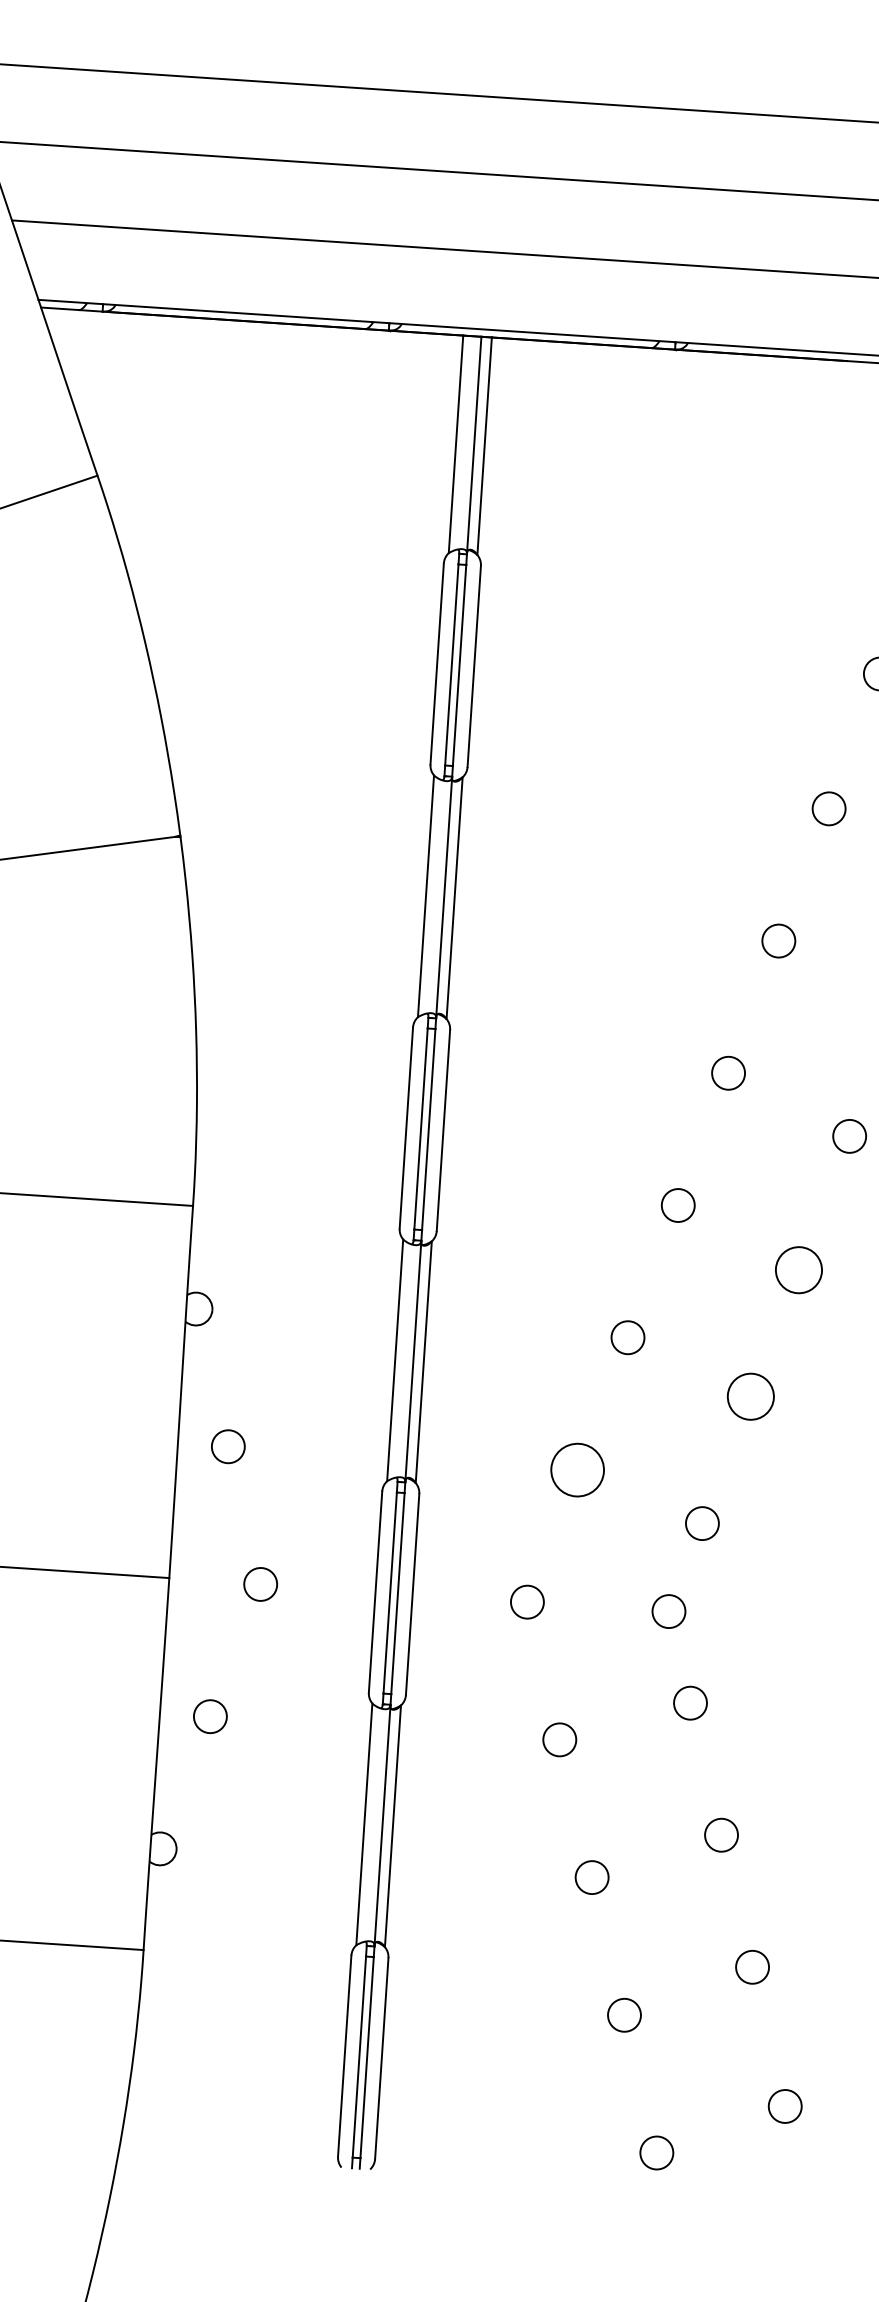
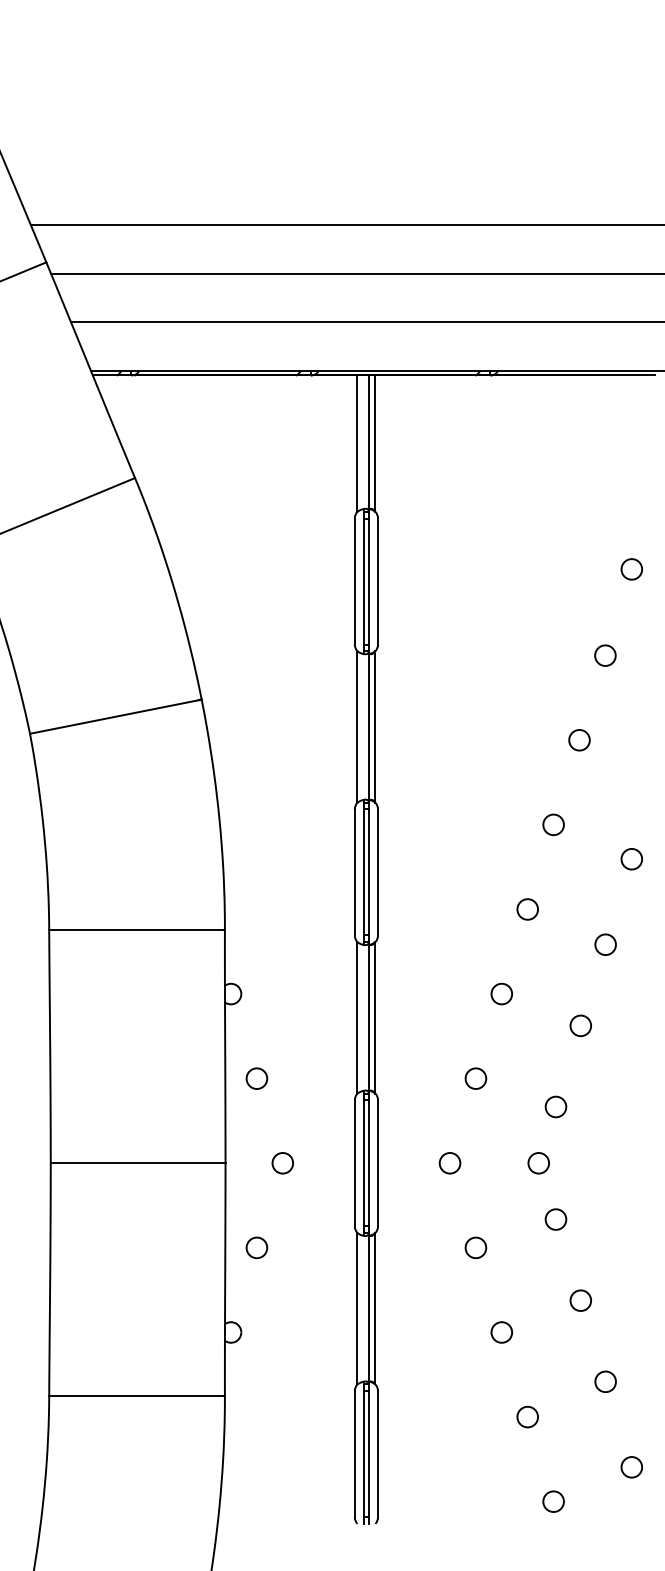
circle: (798, 1269) -> (605, 944), size x0.71
circle: (750, 1396) -> (580, 1025), size x0.71
circle: (577, 1469) -> (475, 1078), size x0.62

